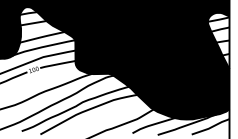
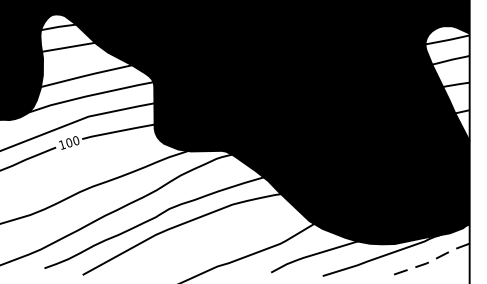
line: (211, 127) -> (432, 260), solid -> dashed

